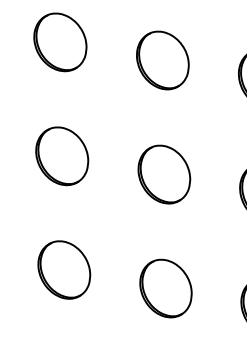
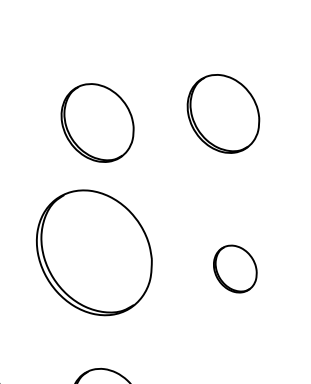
part: (60, 42) -> (97, 123), moved
part: (62, 156) -> (95, 253), size x1.6
part: (164, 174) -> (235, 268), size x0.6

